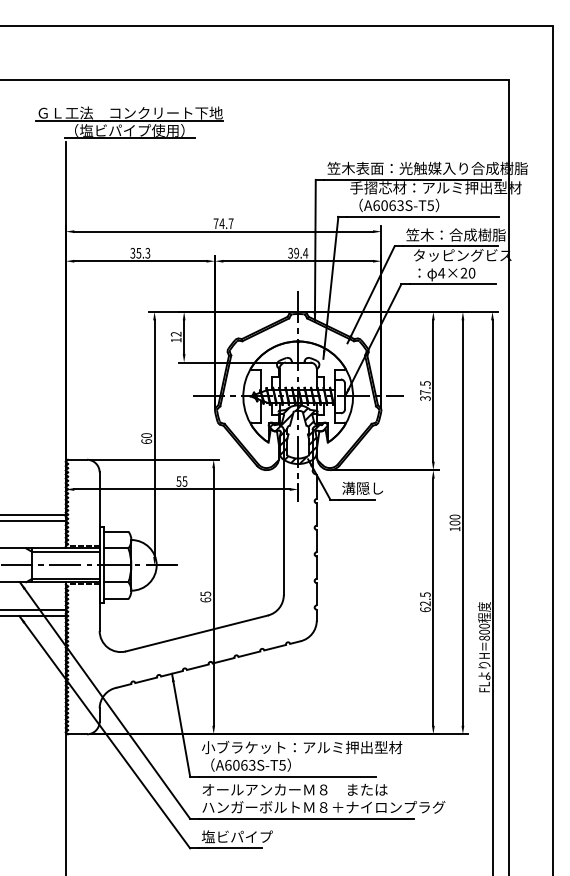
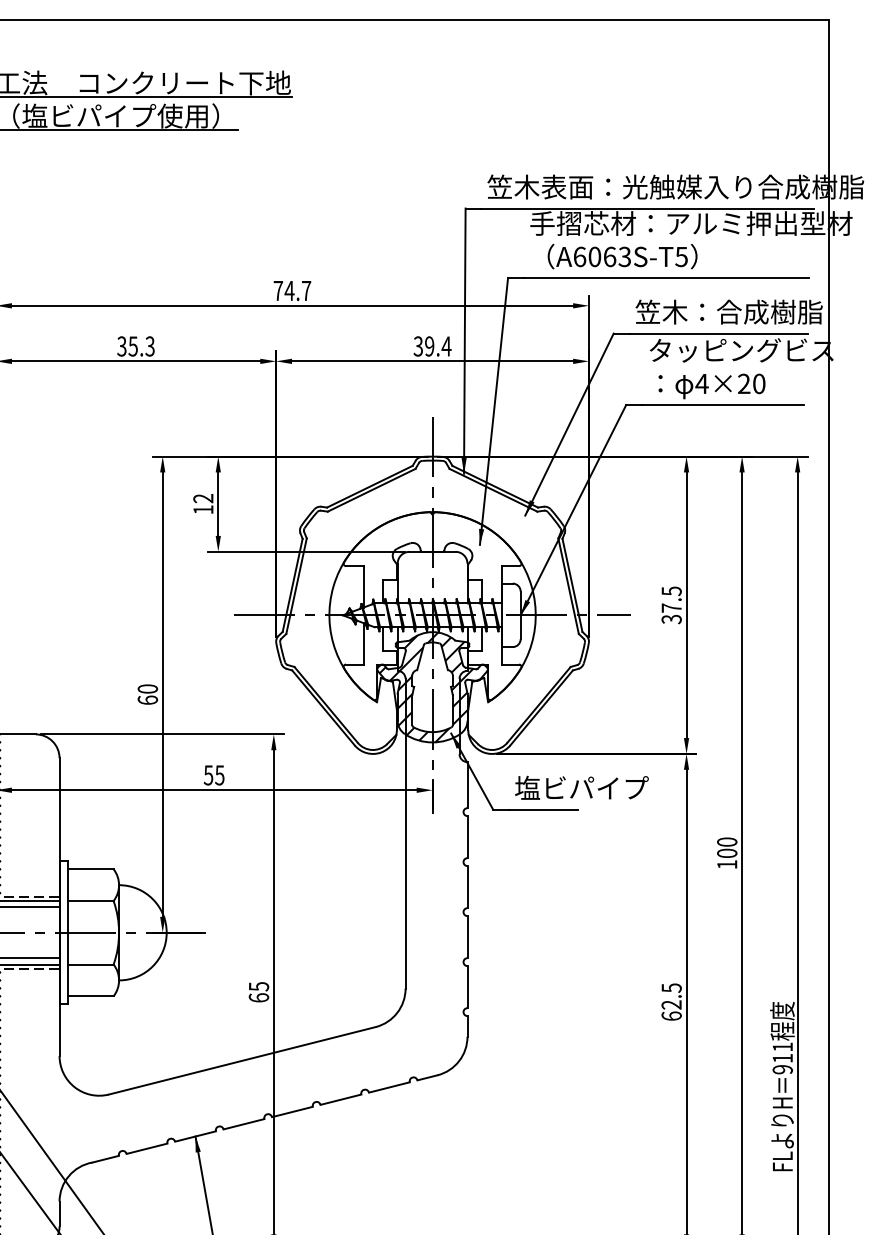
text: (377, 487) -> (581, 786), 溝隠し -> 塩ビパイプ
text: (484, 631) -> (782, 1057), 800 -> 911

